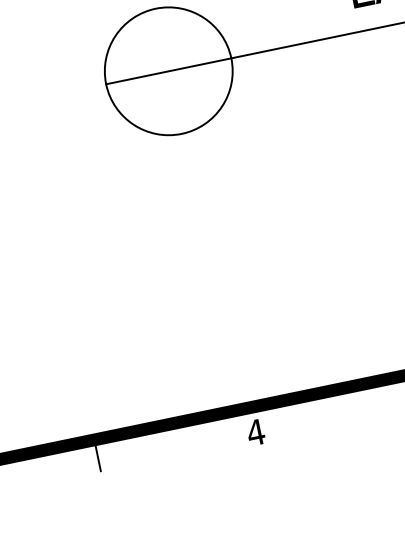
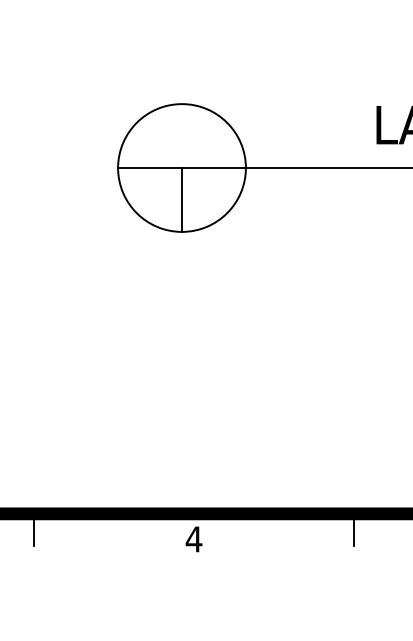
line: (175, 102) -> (182, 199), added

